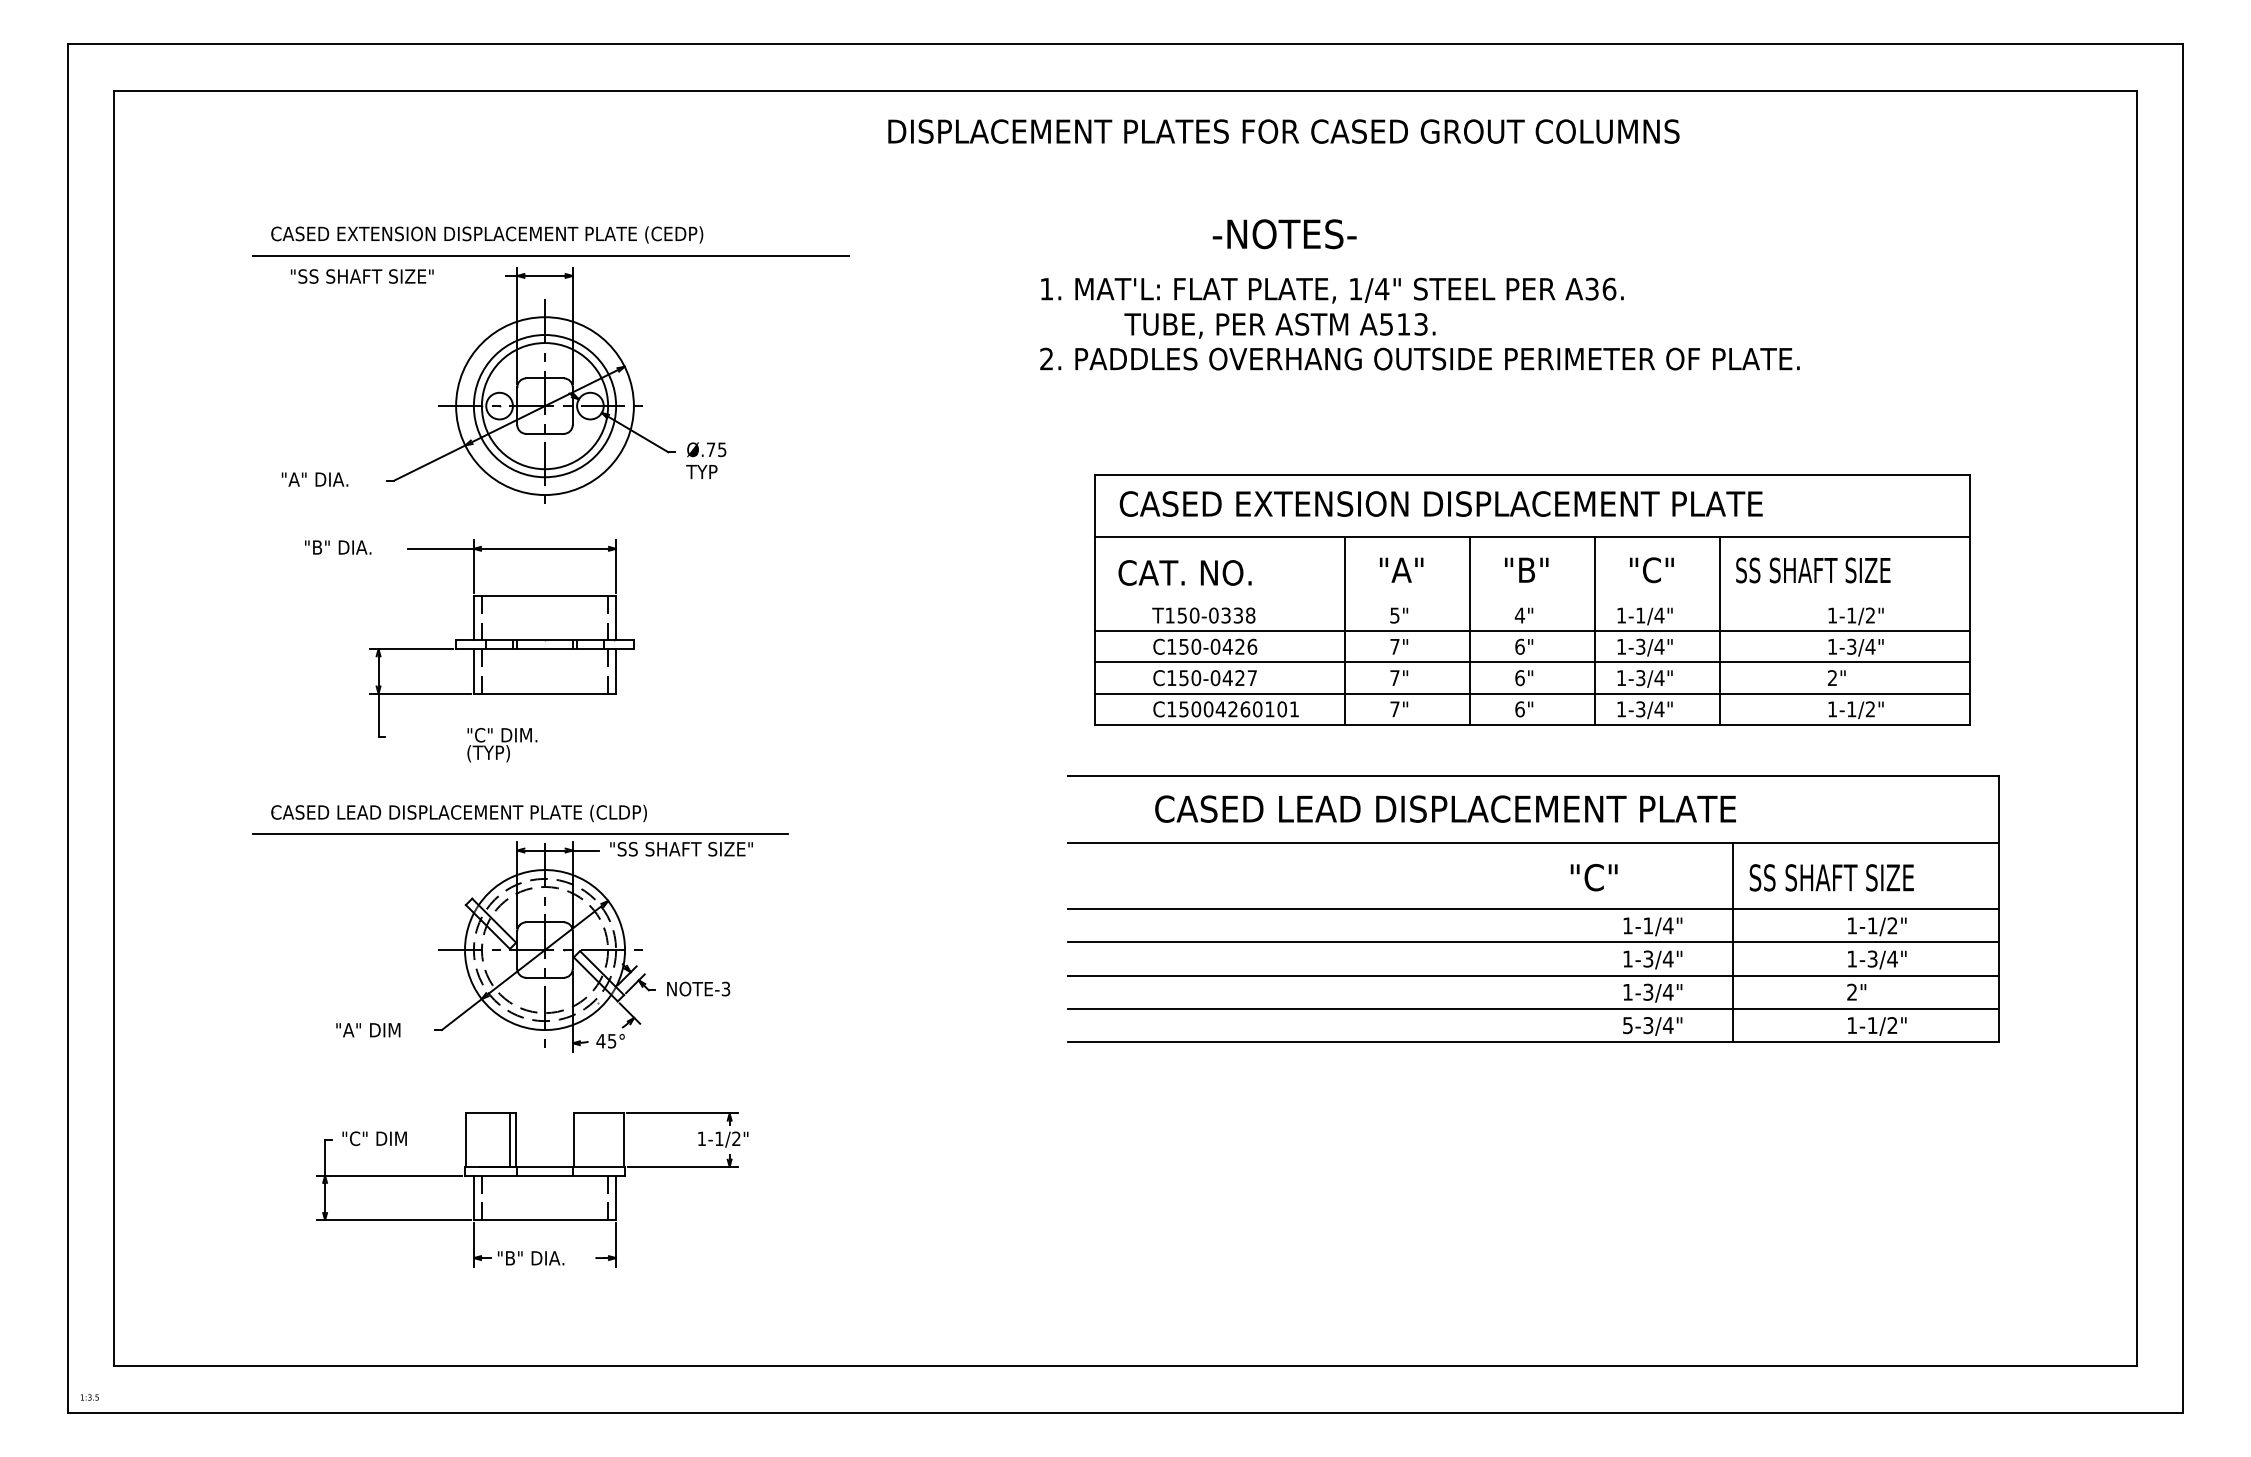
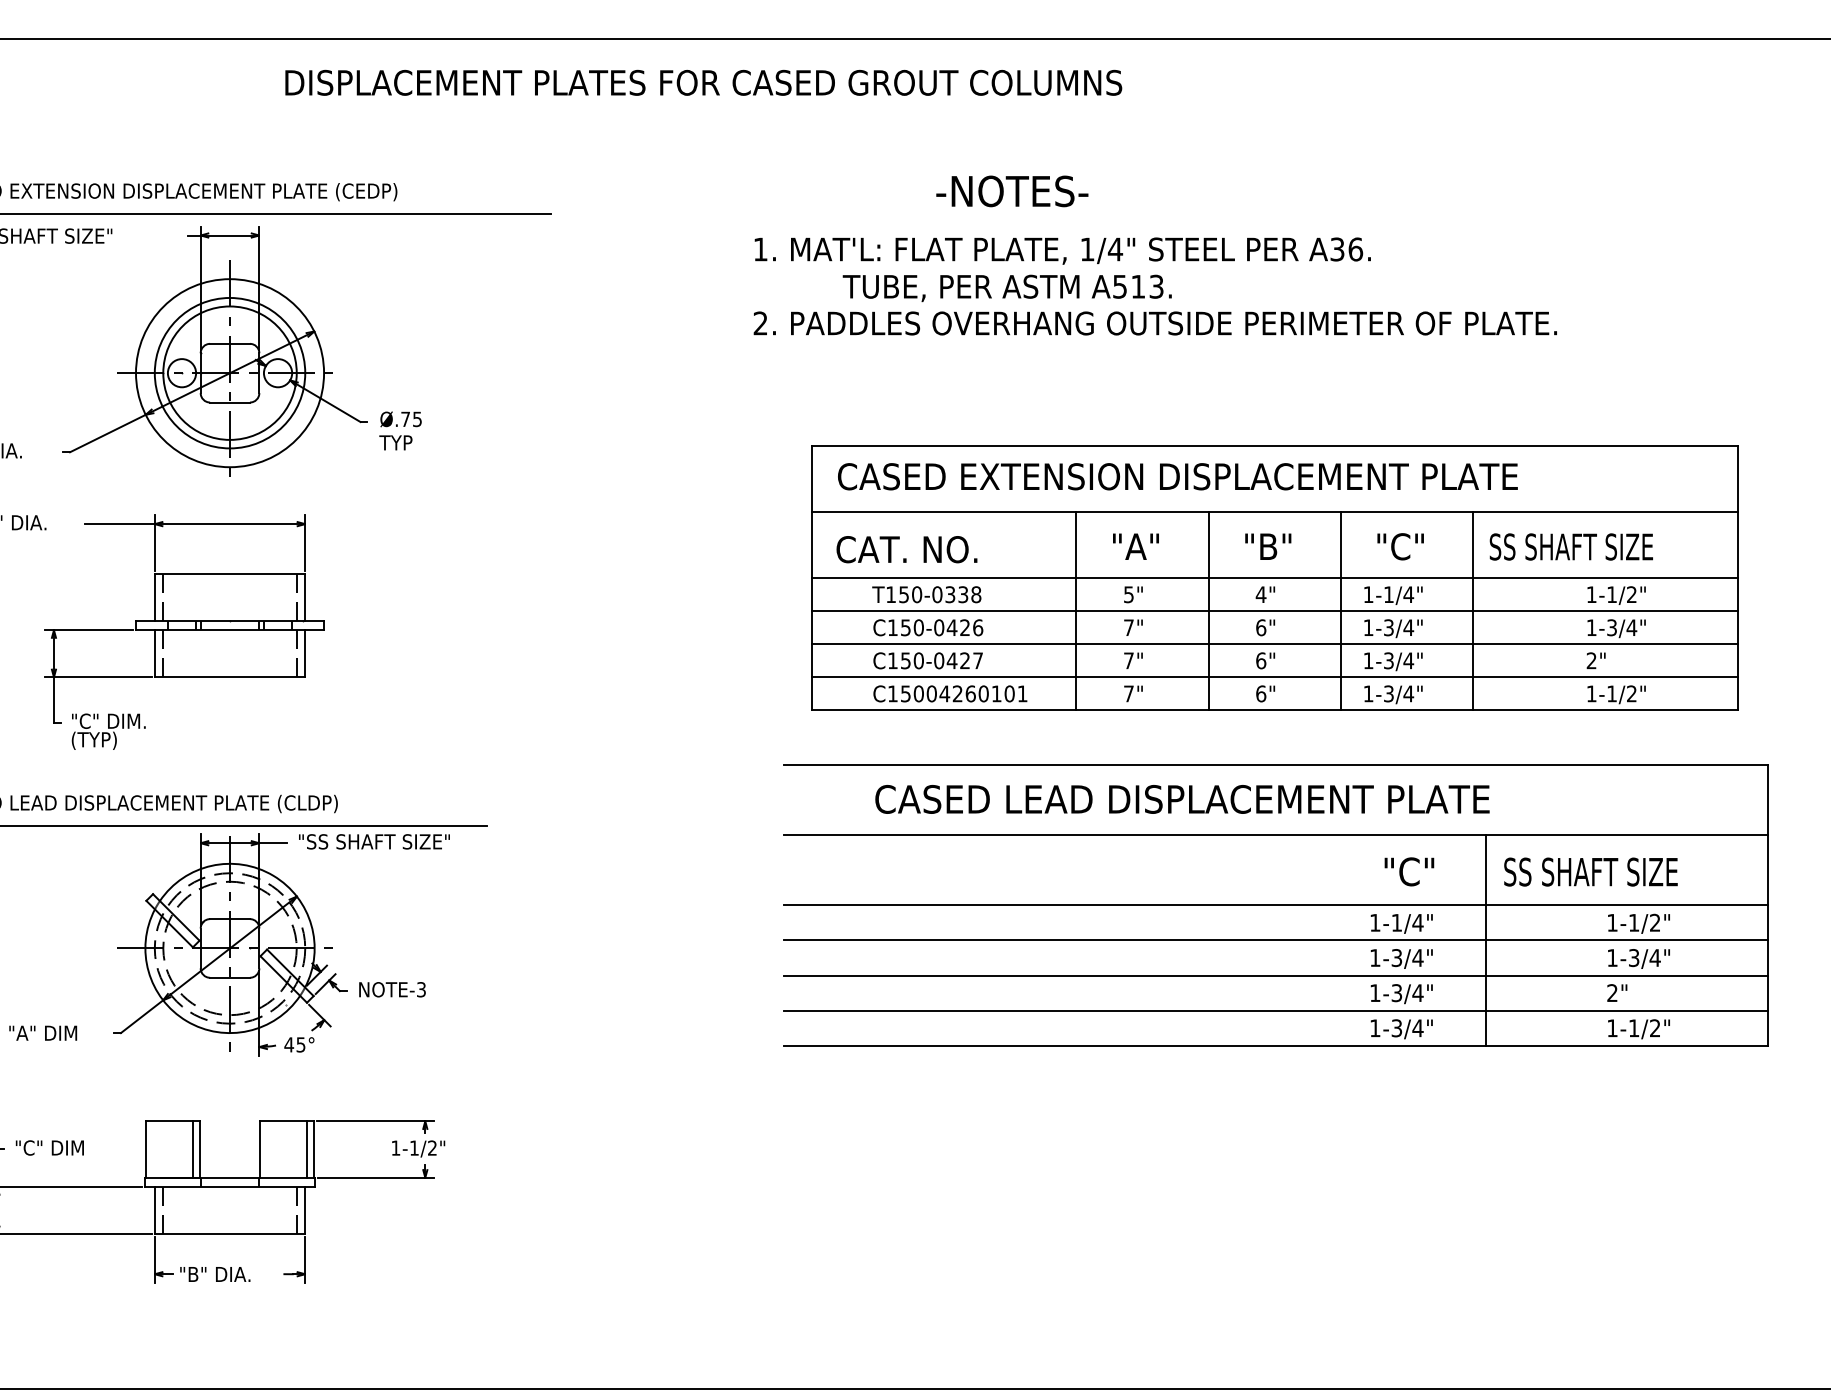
text: (1283, 131) -> (703, 82), moved
line: (1532, 599) -> (1274, 577), added
text: (502, 745) -> (108, 732), moved
text: (1593, 877) -> (1408, 871), moved
text: (1627, 1025) -> (1374, 1028), 5-3/4" -> 1-3/4"
line: (617, 1139) -> (306, 1148), added

